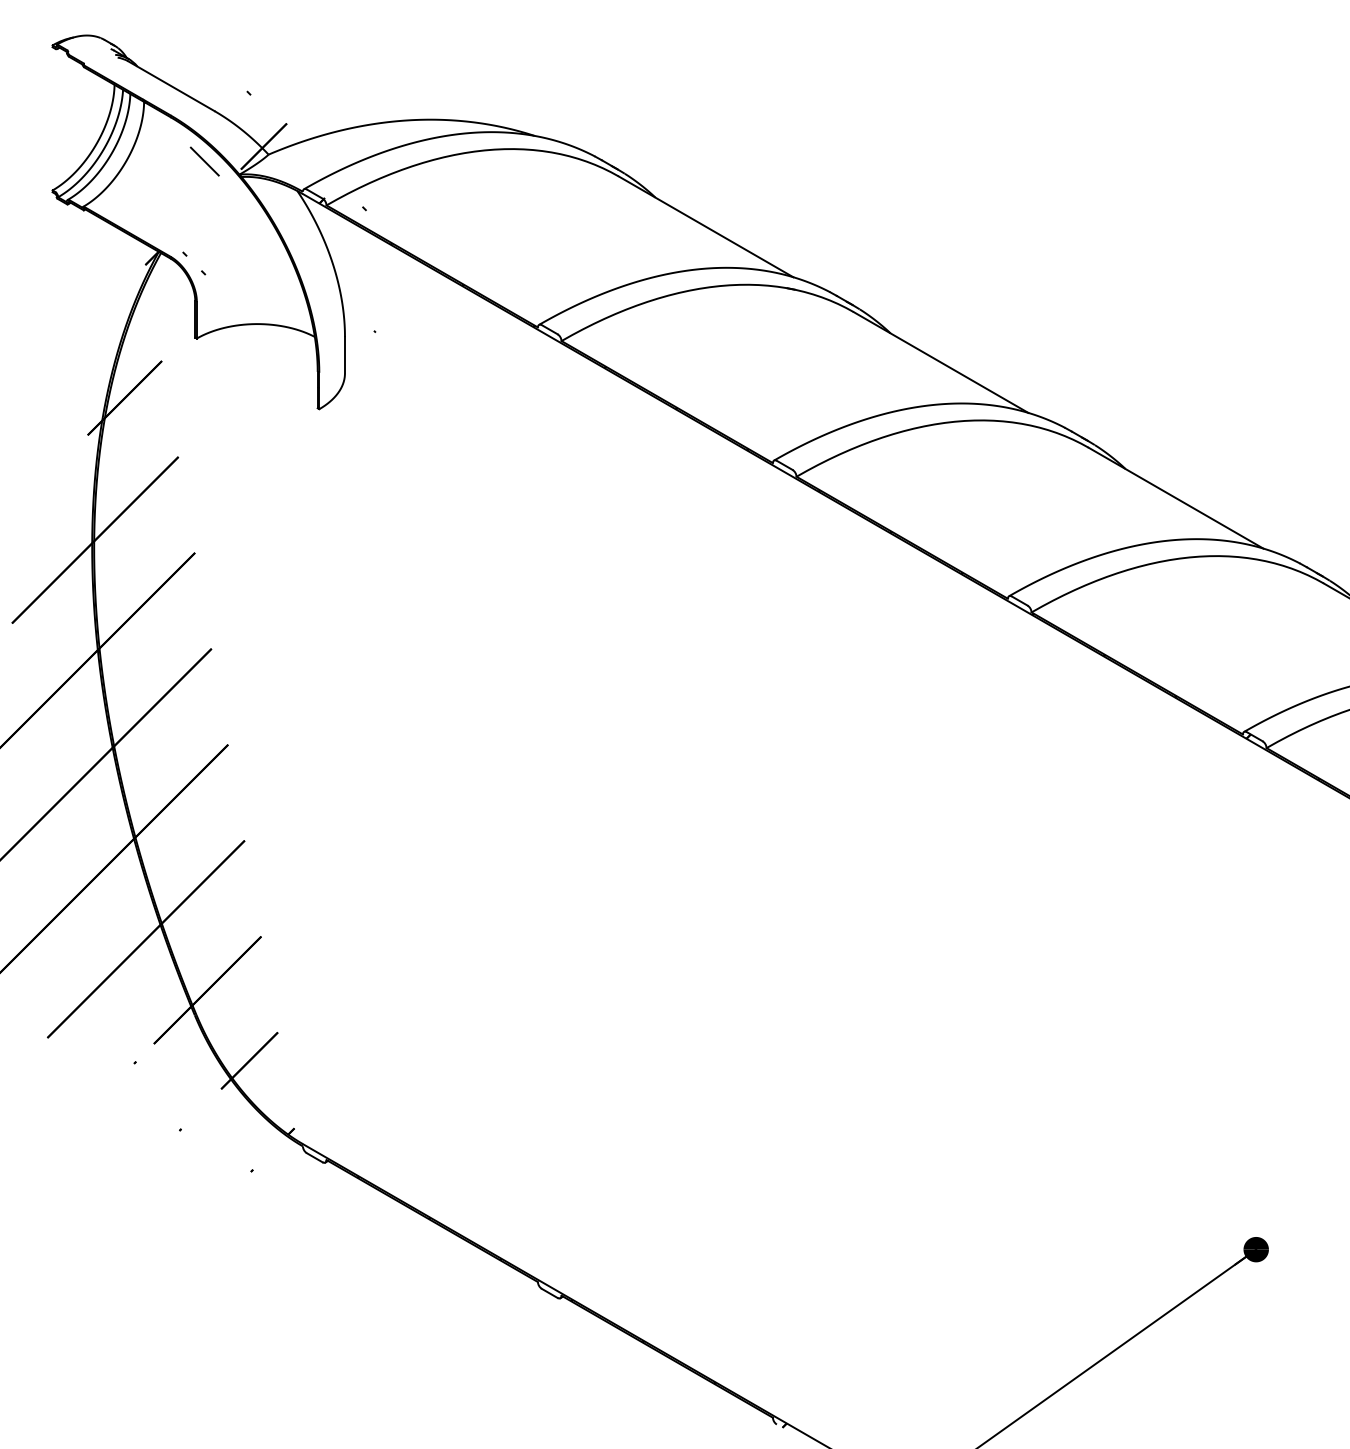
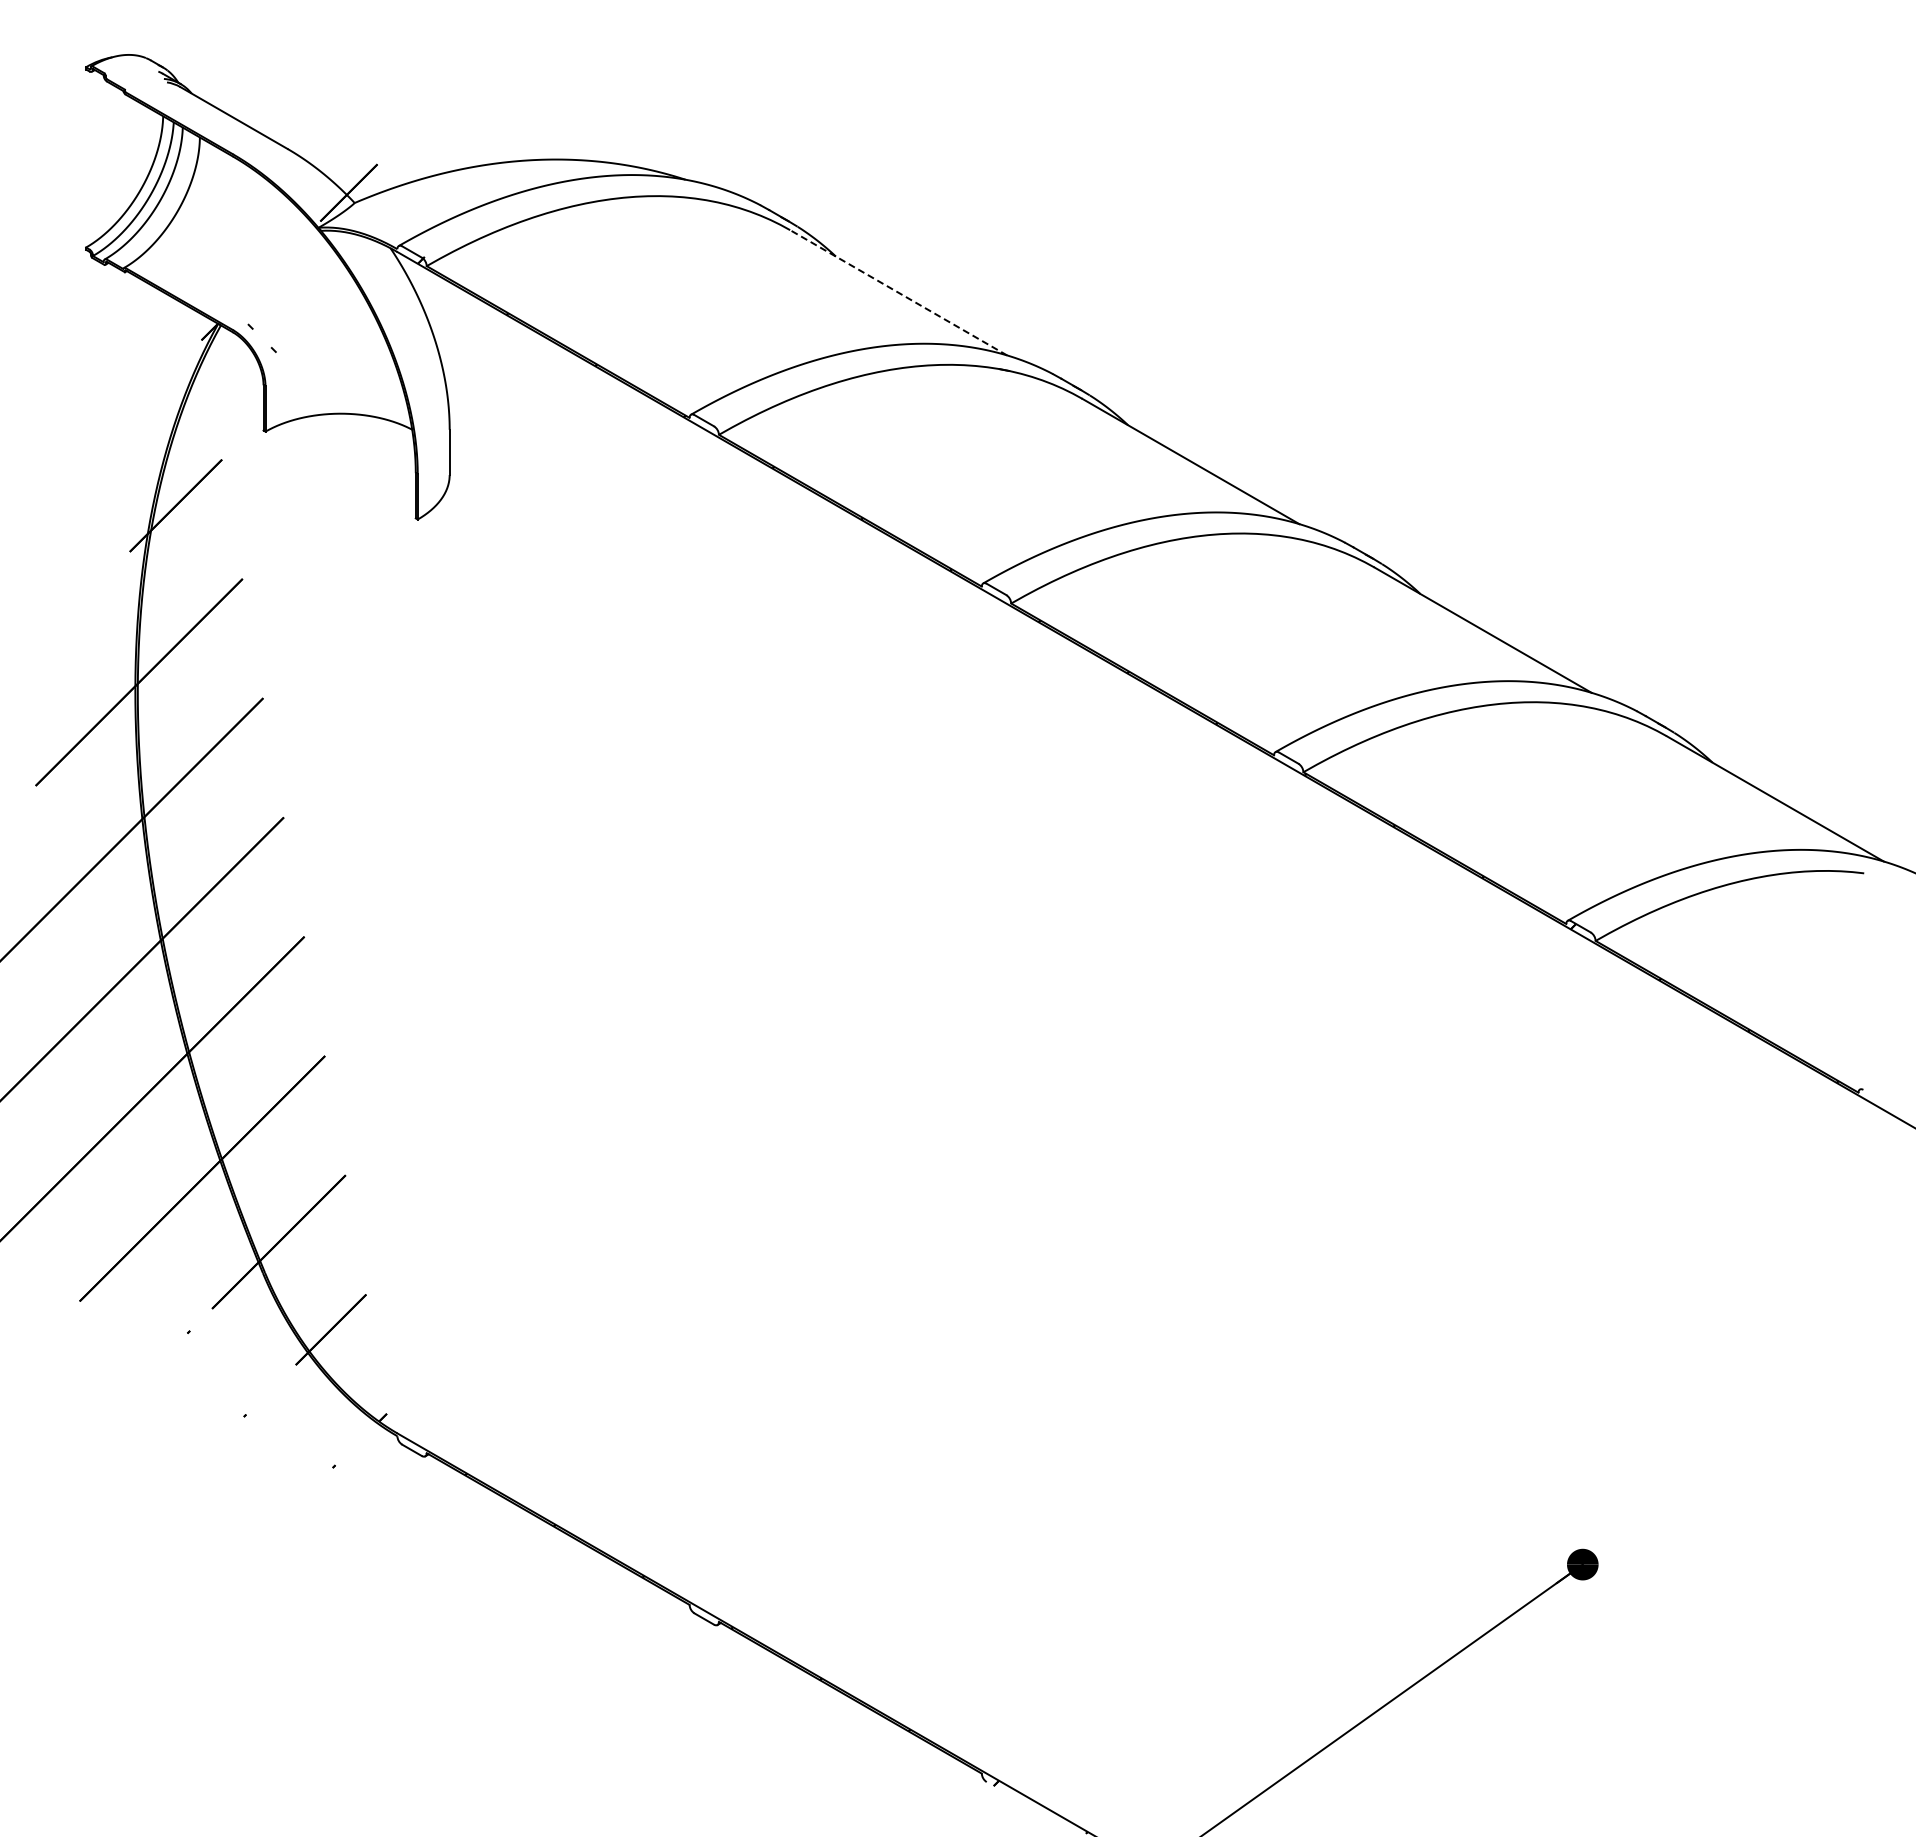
line: (705, 226) -> (898, 292), solid -> dashed
hatch: (258, 239) -> (342, 308), removed

